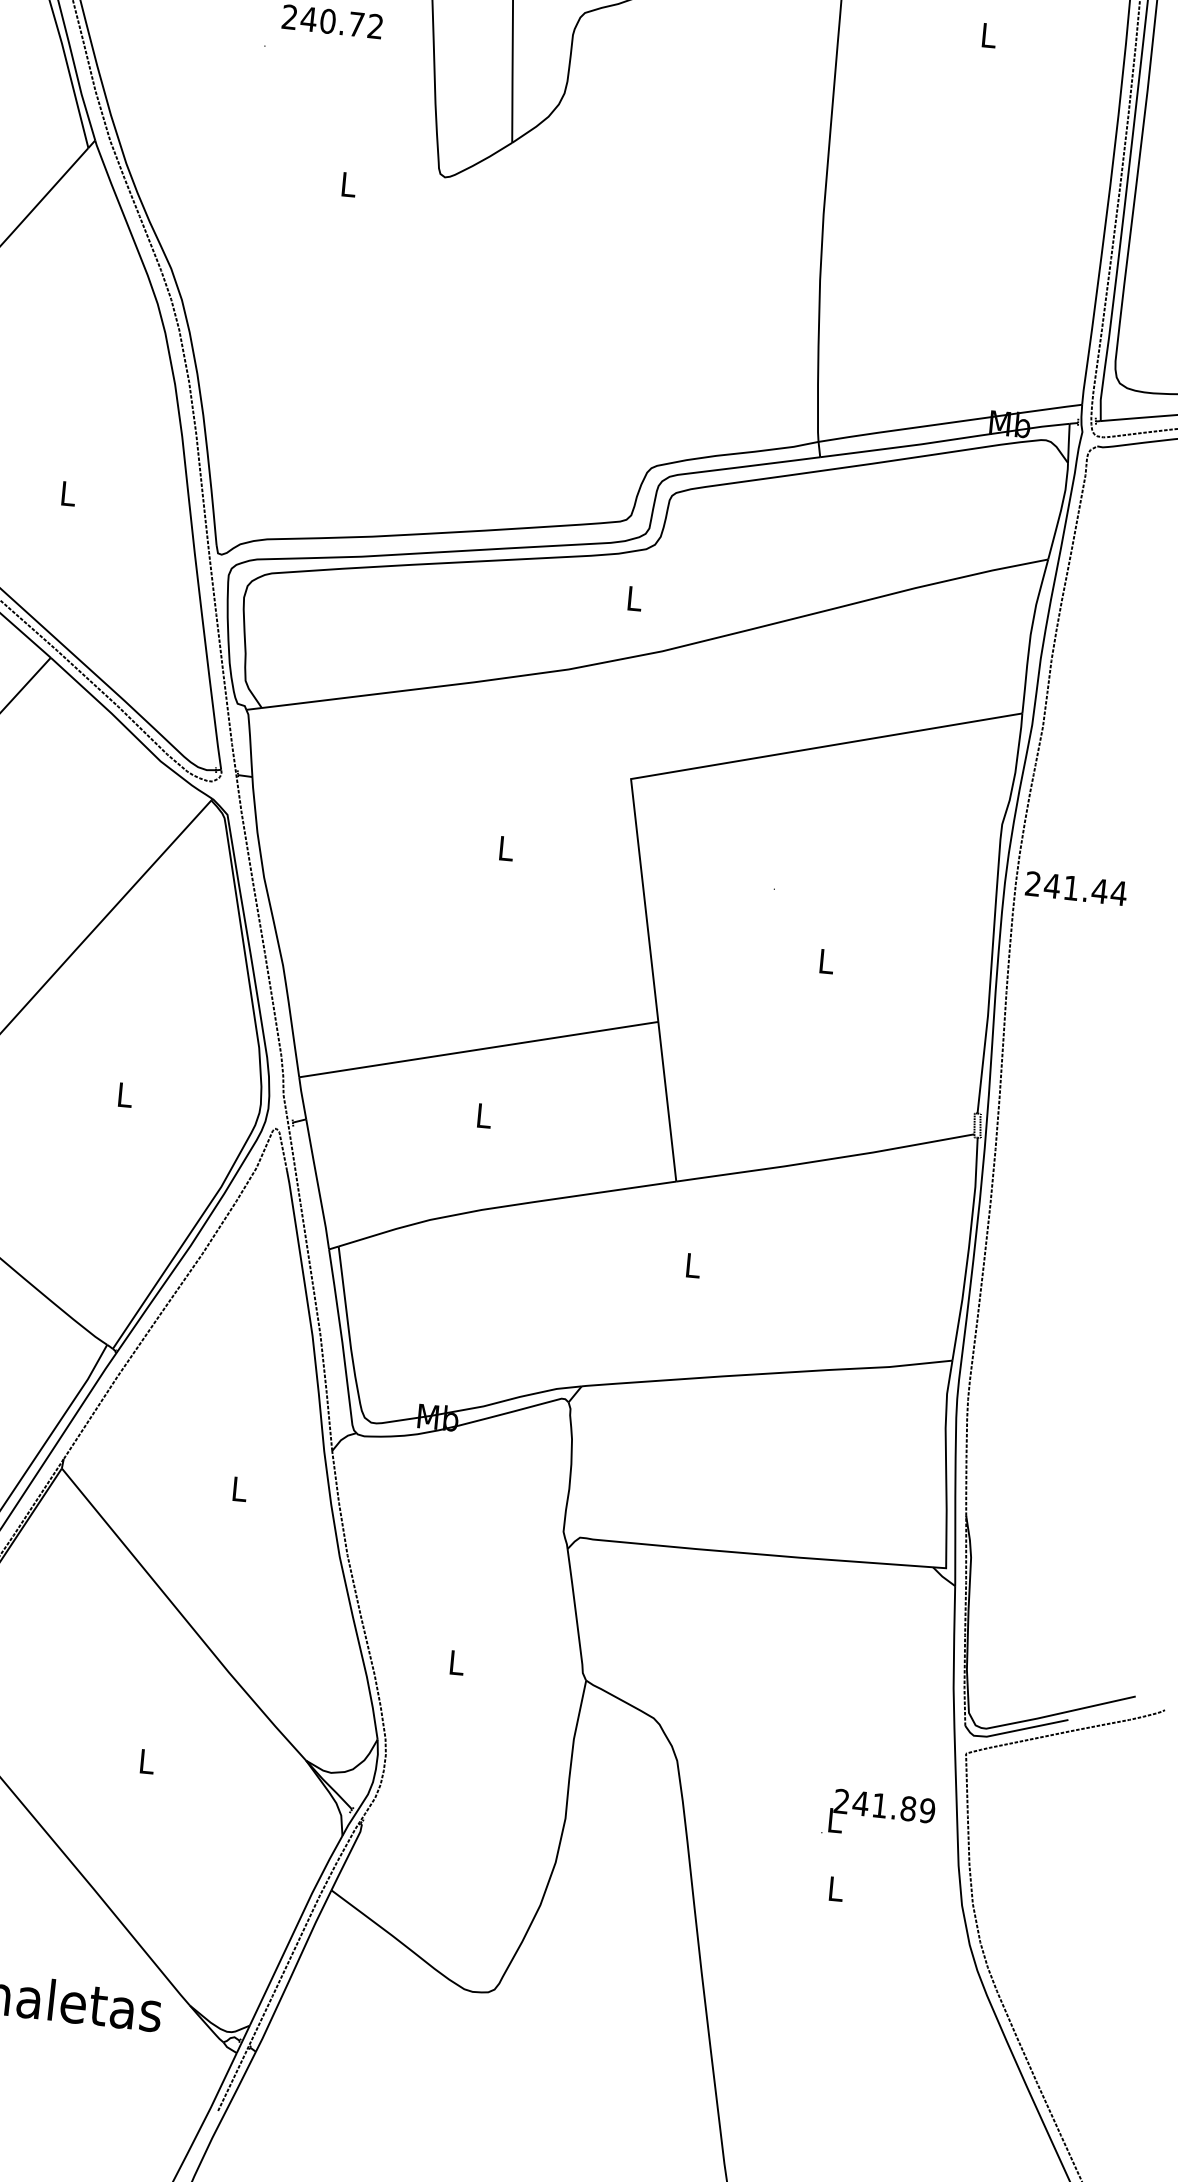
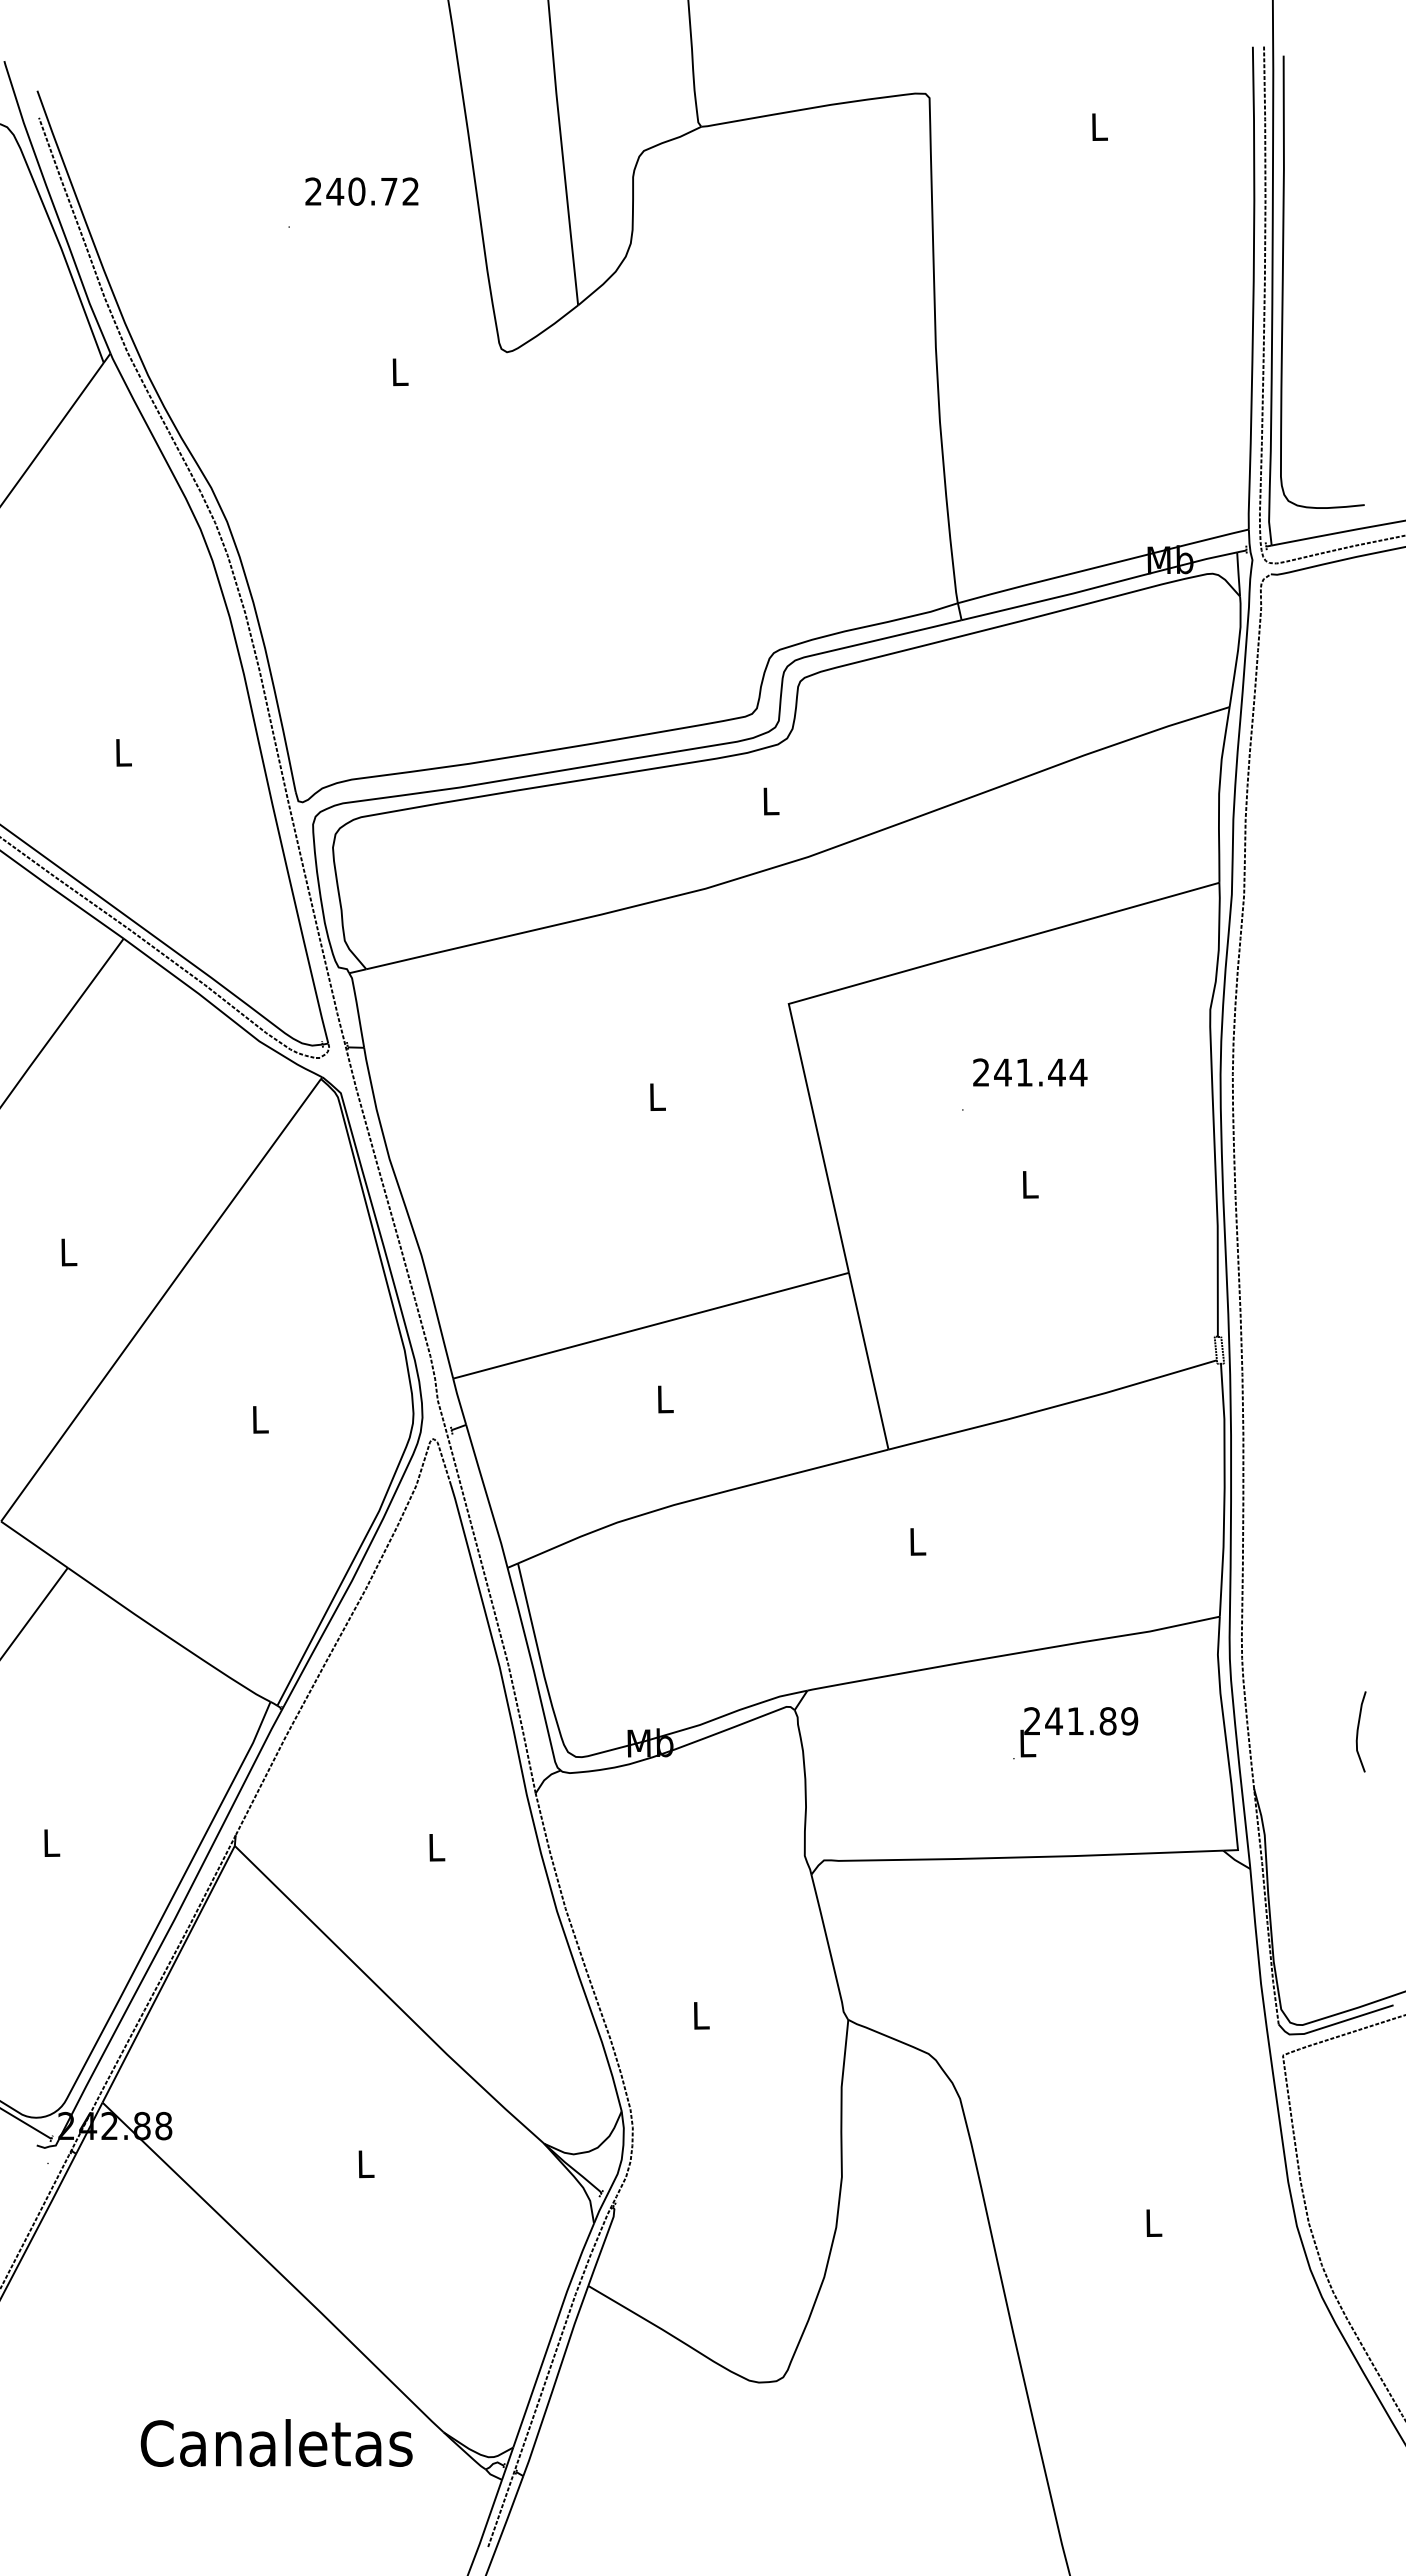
text: (1076, 888) -> (1030, 1072), moved
curve: (1063, 1475) -> (1358, 1731), added
text: (878, 1816) -> (1075, 1733), moved

